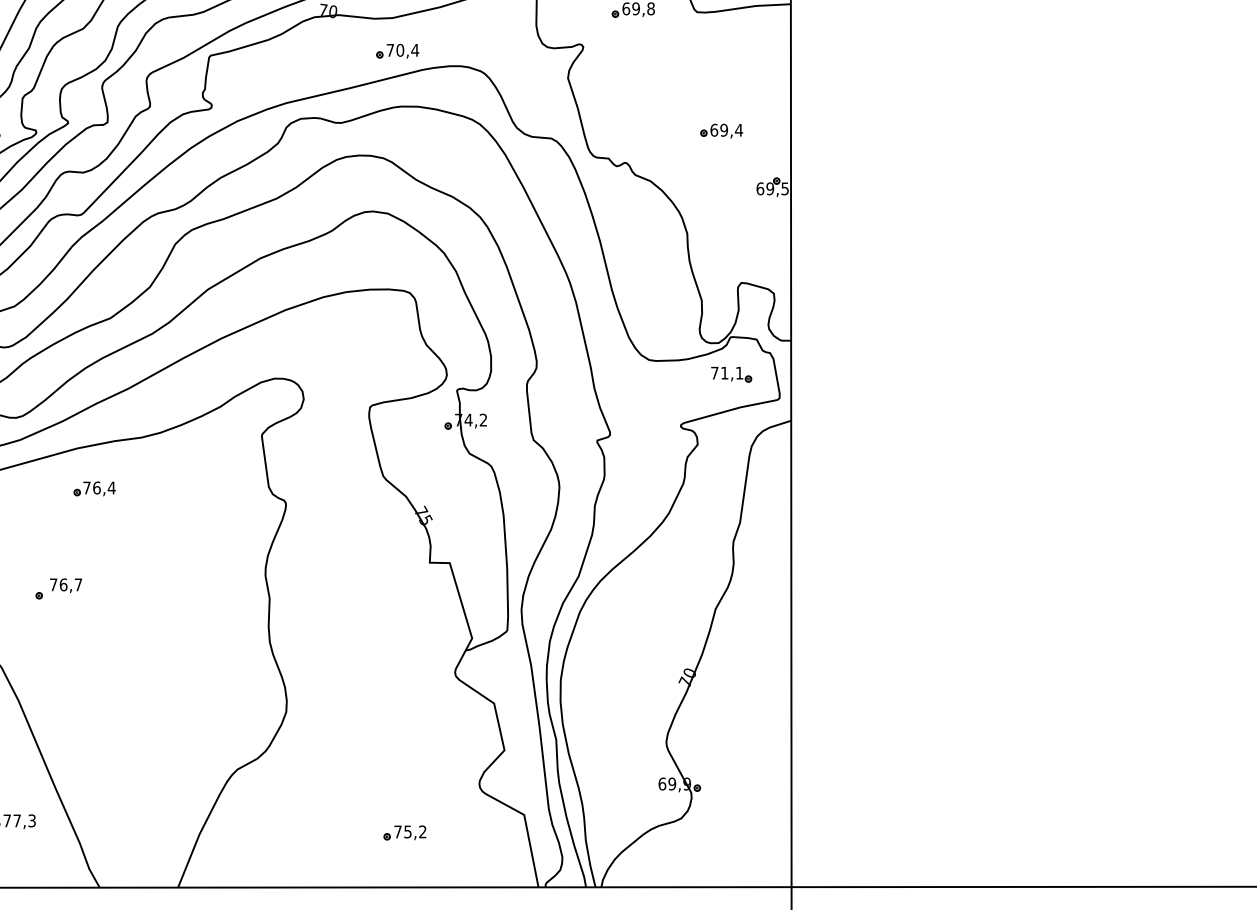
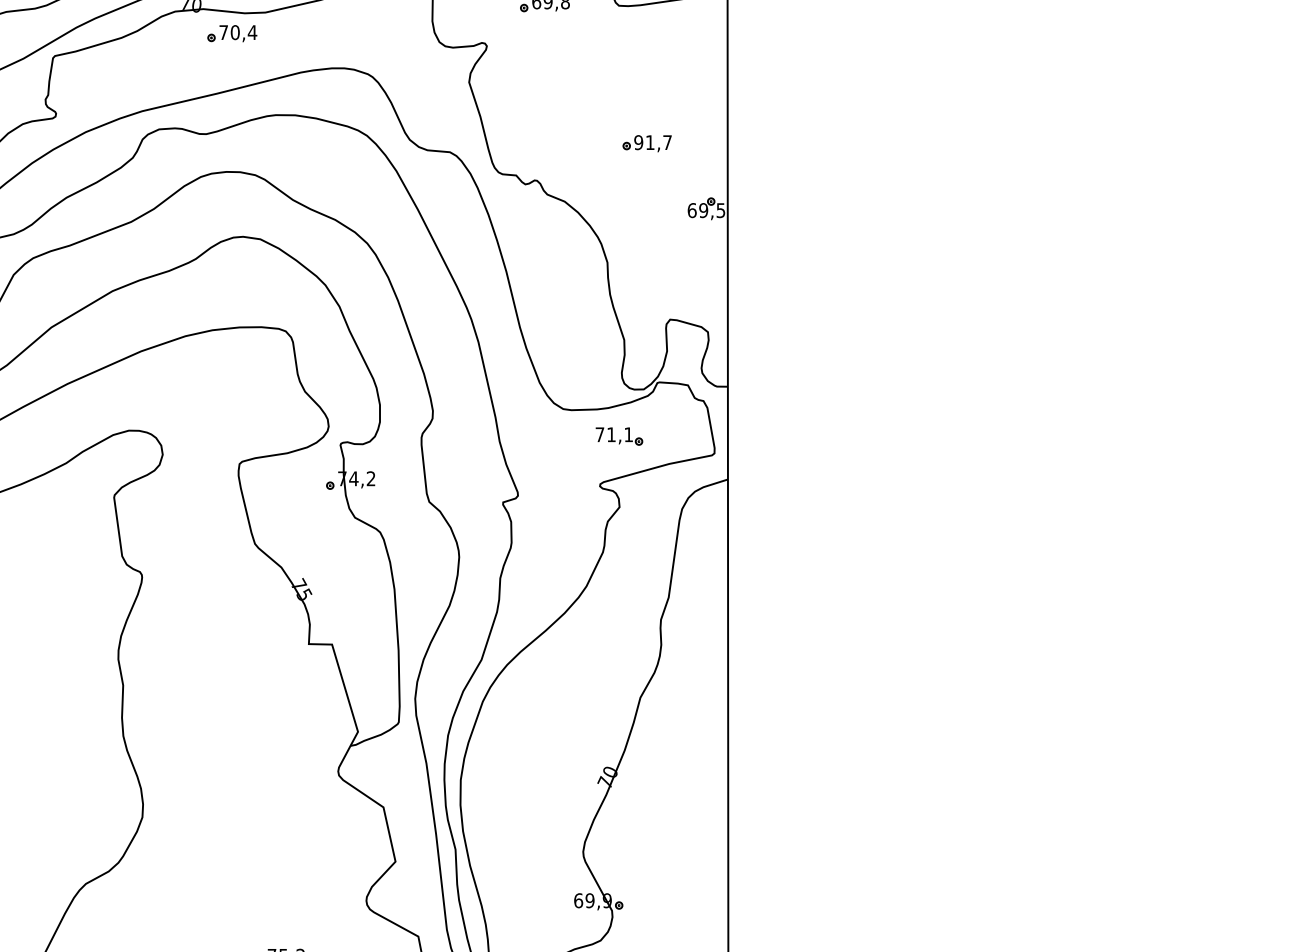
part: (397, 50) -> (231, 32), moved
text: (726, 129) -> (652, 141), 69,4 -> 91,7
part: (731, 374) -> (619, 436), moved

